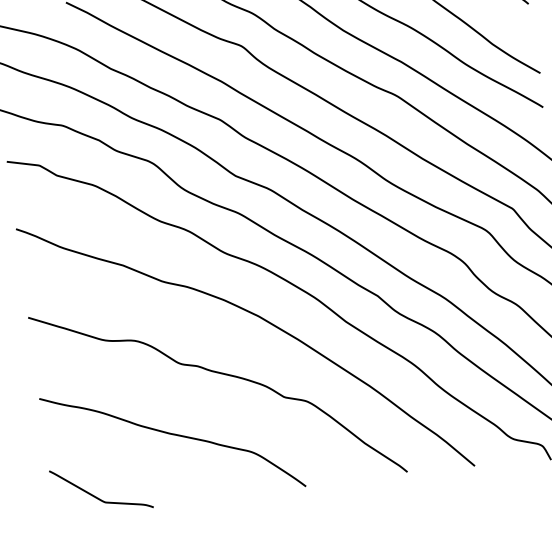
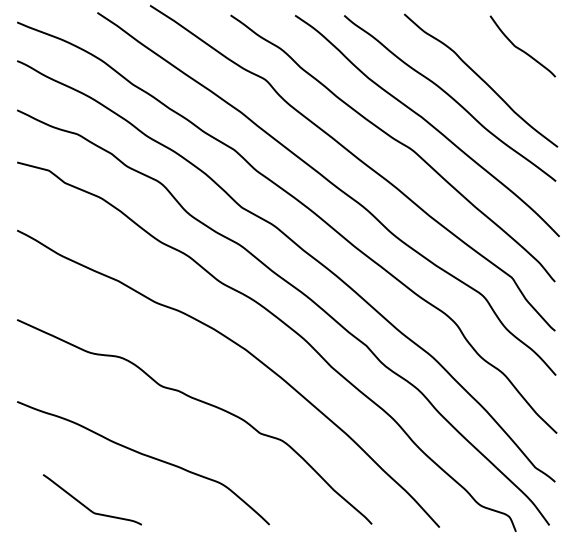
curve: (95, 495) -> (85, 505), moved

